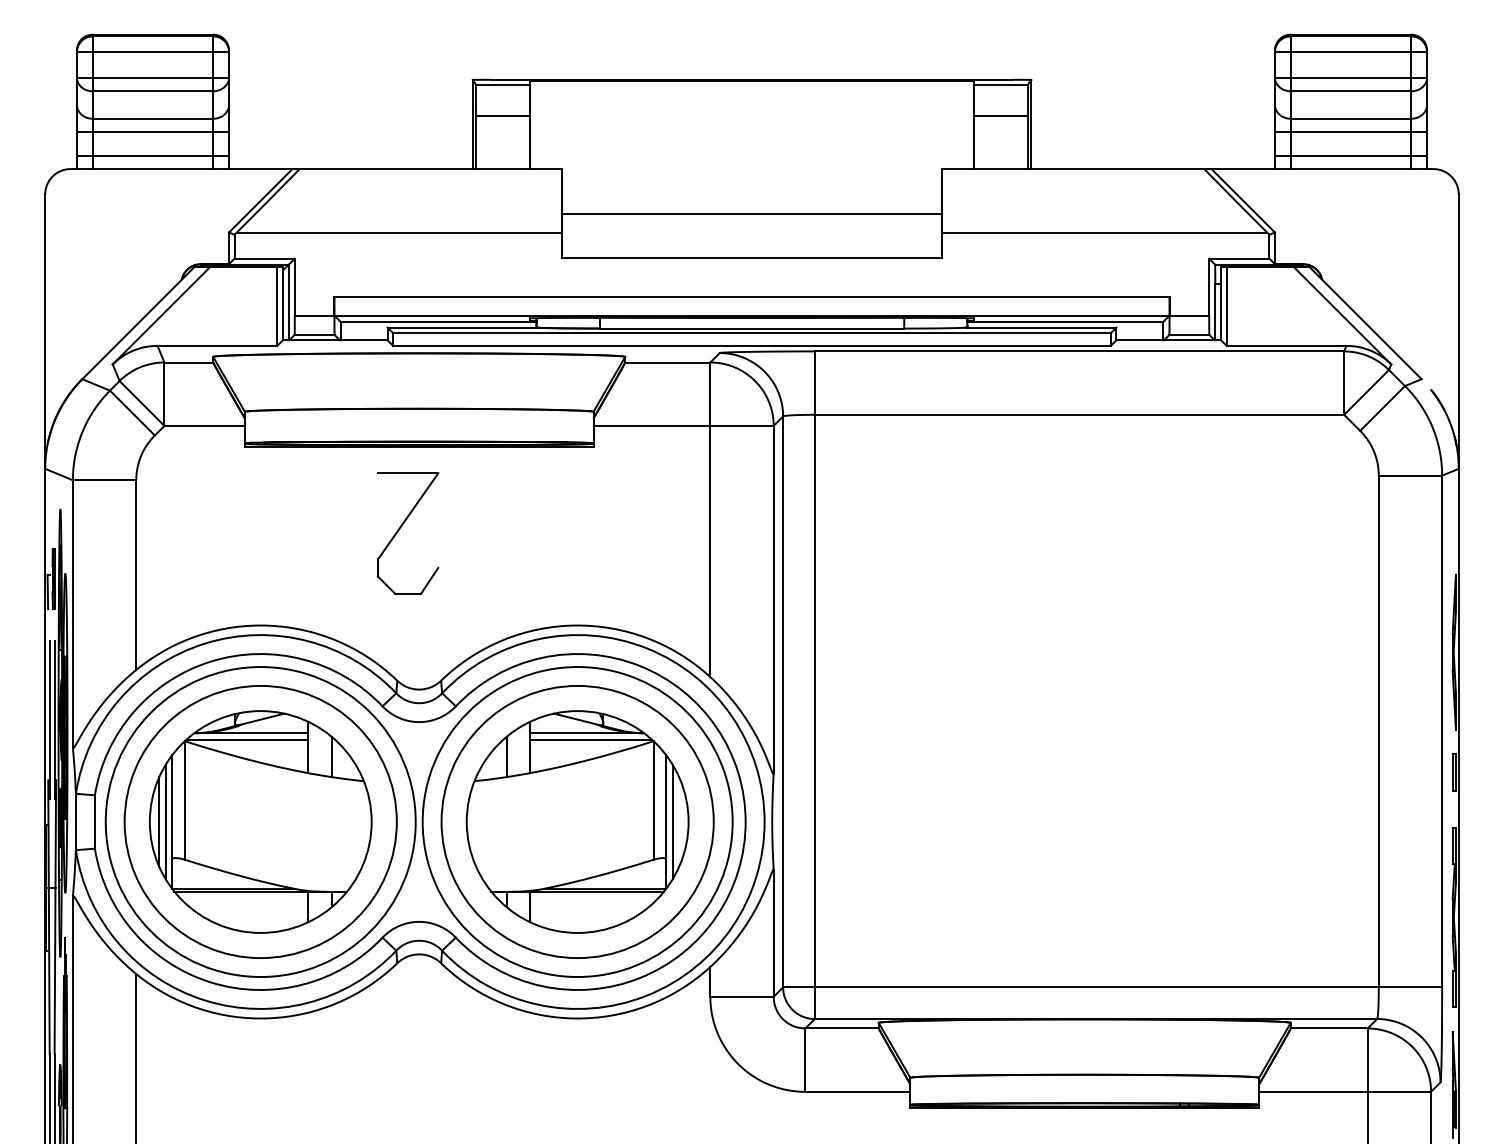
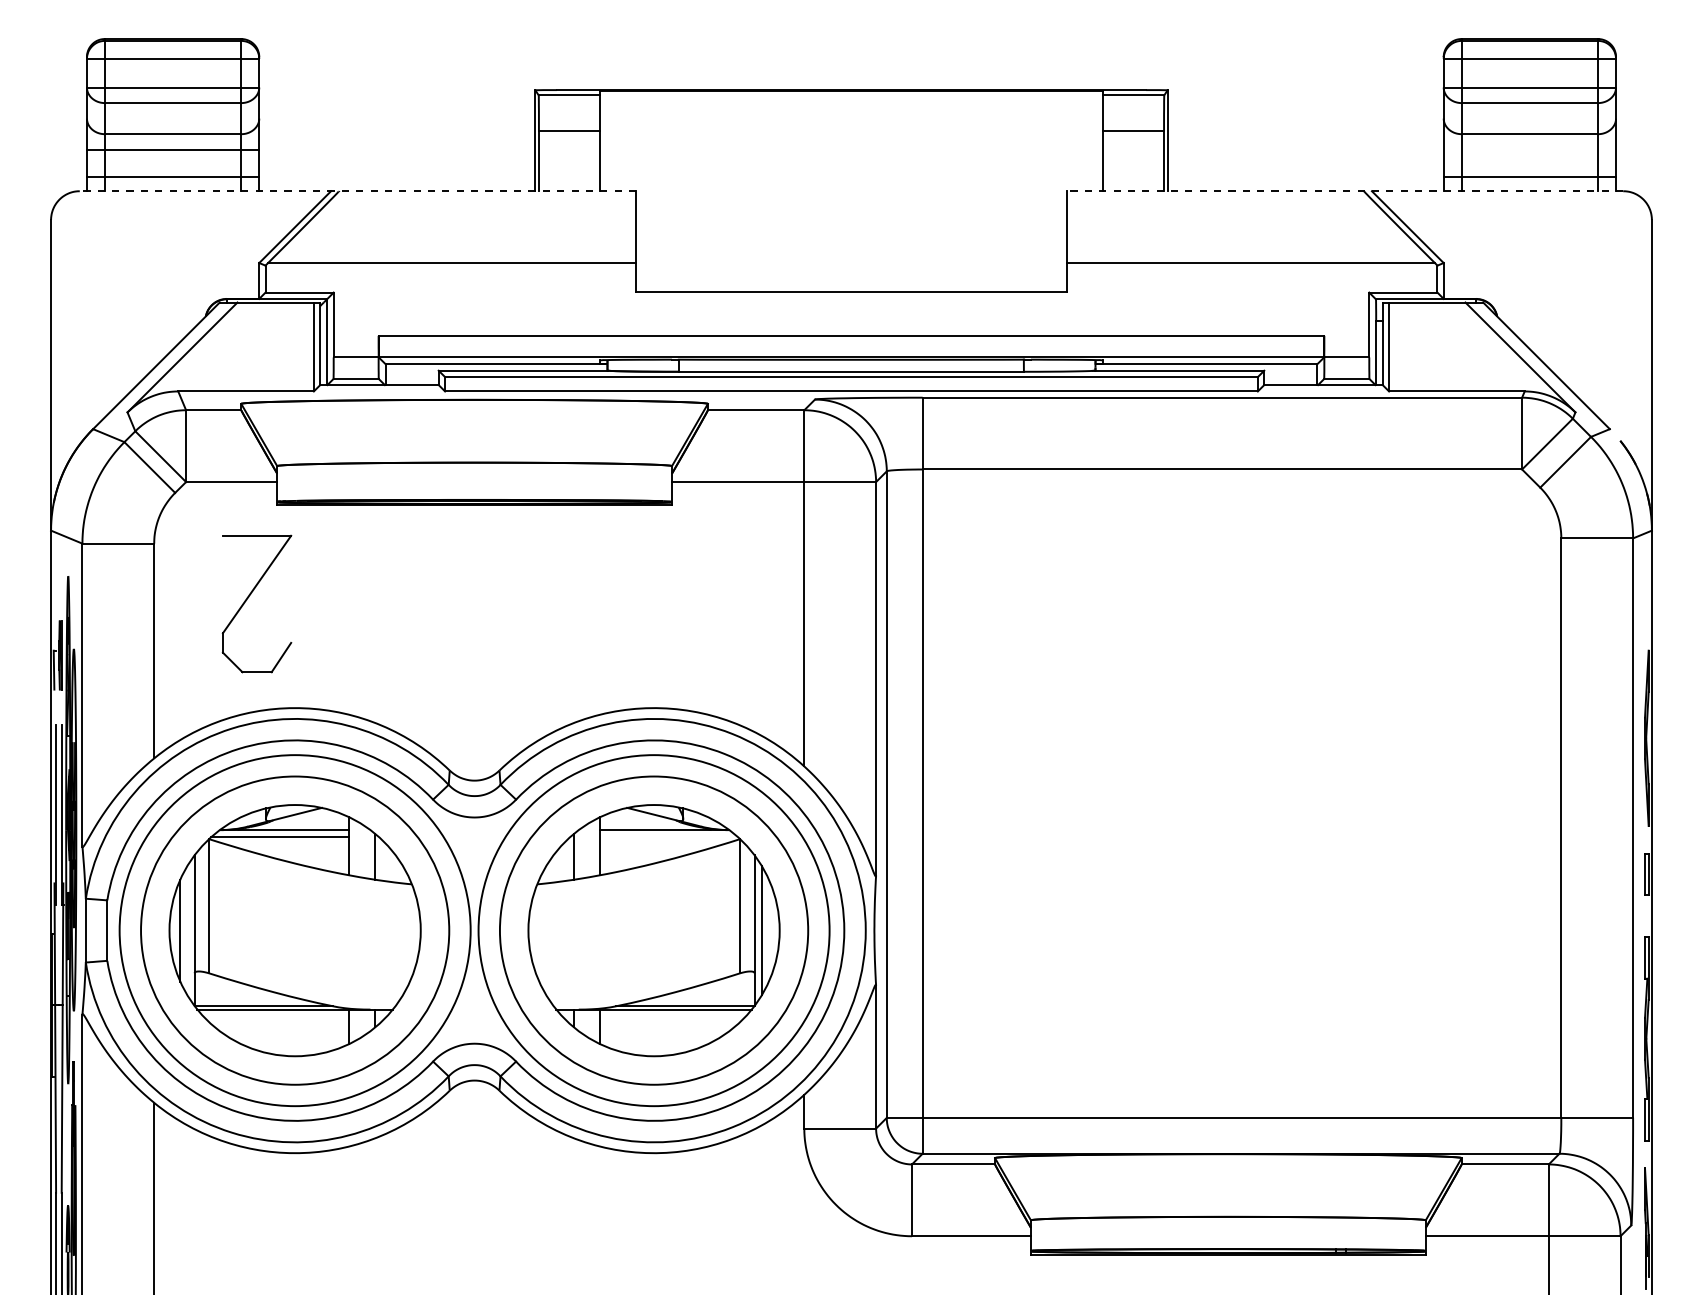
line: (1350, 132) -> (1529, 149), removed
line: (315, 169) -> (357, 191), solid -> dashed
line: (1187, 169) -> (1344, 191), solid -> dashed
line: (752, 213) -> (851, 241), removed
part: (401, 527) -> (249, 597), moved
line: (591, 739) -> (669, 837), removed
line: (165, 821) -> (187, 930), removed

